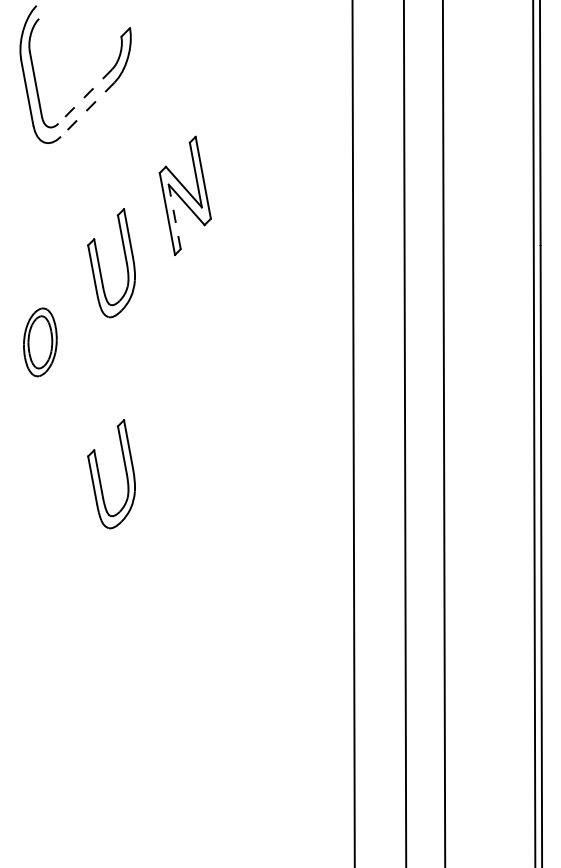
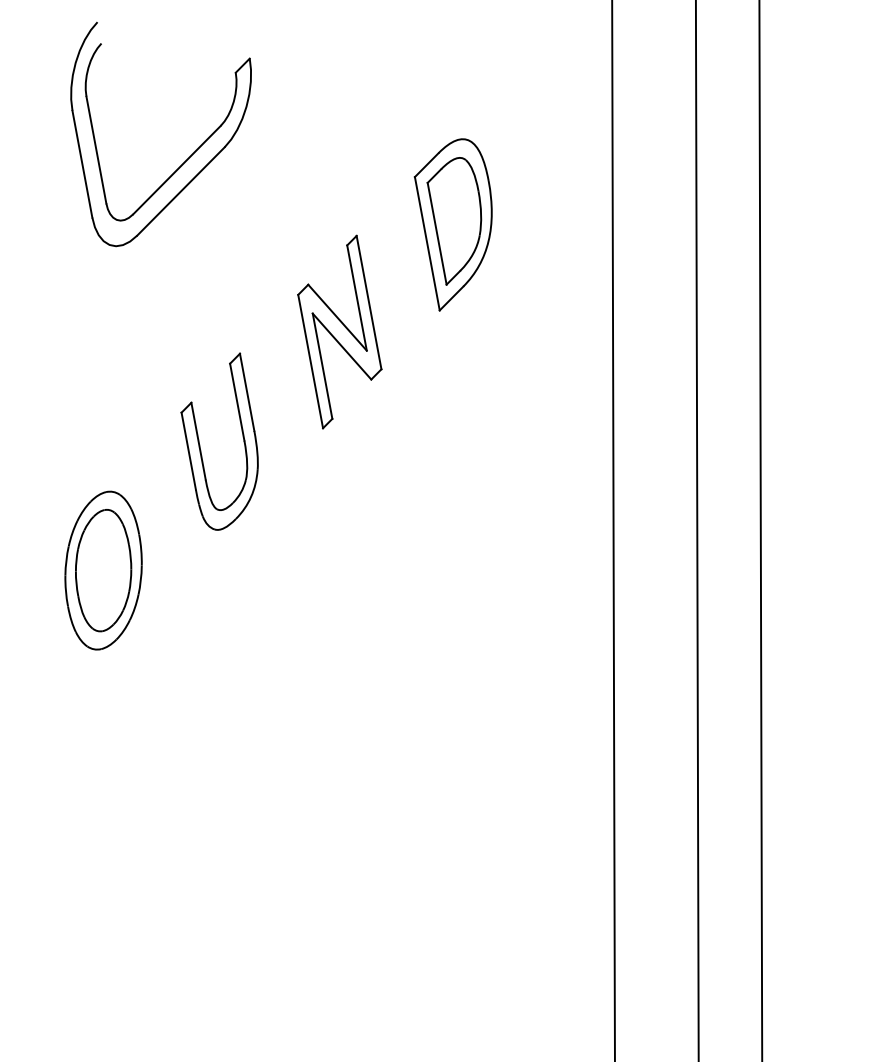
line: (85, 96) -> (177, 170), dashed -> solid
line: (87, 109) -> (180, 191), dashed -> solid
part: (254, 129) -> (452, 223), added
line: (174, 216) -> (322, 365), dashed -> solid
part: (40, 342) -> (103, 570), size x1.43
part: (100, 477) -> (201, 790), removed

